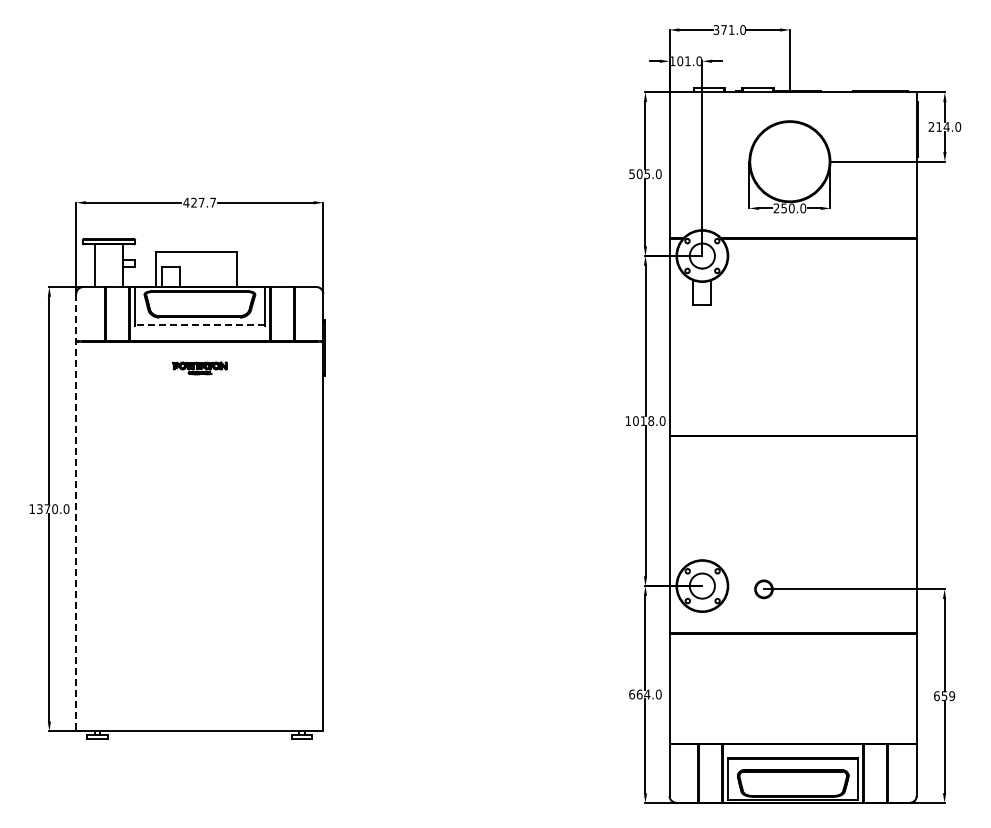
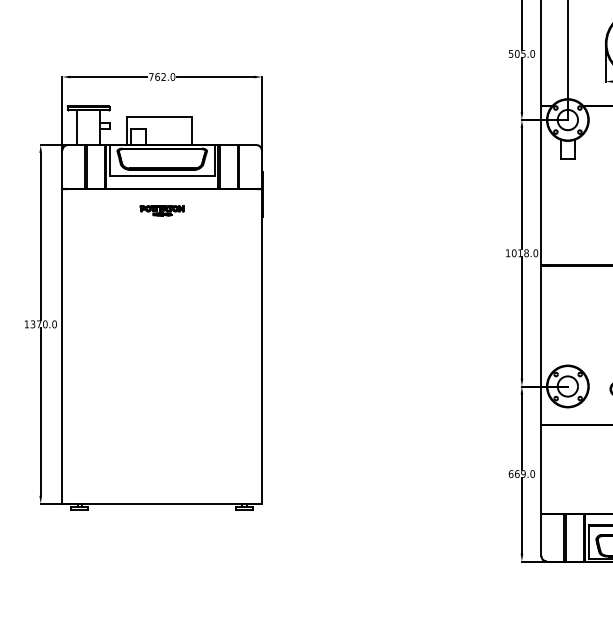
text: (199, 202) -> (161, 76), 427.7 -> 762.0
line: (199, 325) -> (161, 176), dashed -> solid
line: (76, 512) -> (62, 327), dashed -> solid
text: (647, 694) -> (523, 474), 664.0 -> 669.0

